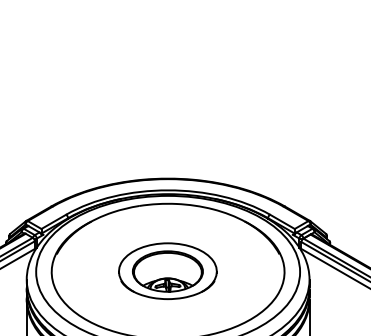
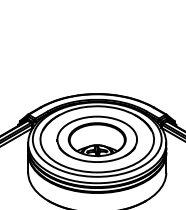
part: (166, 269) -> (96, 138), size x1.67

